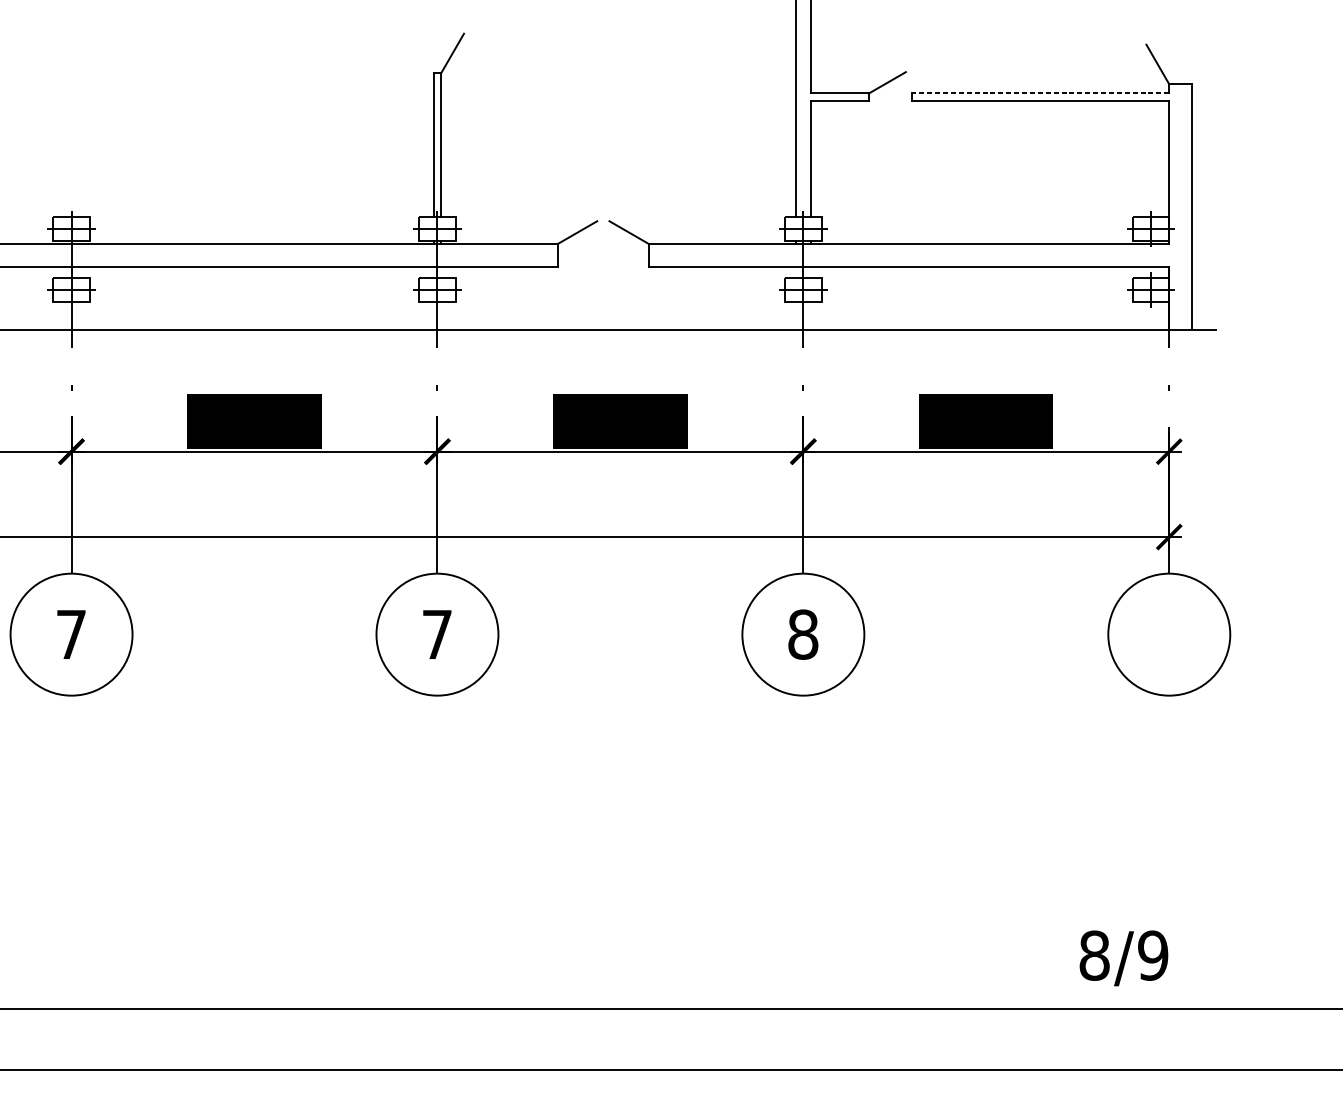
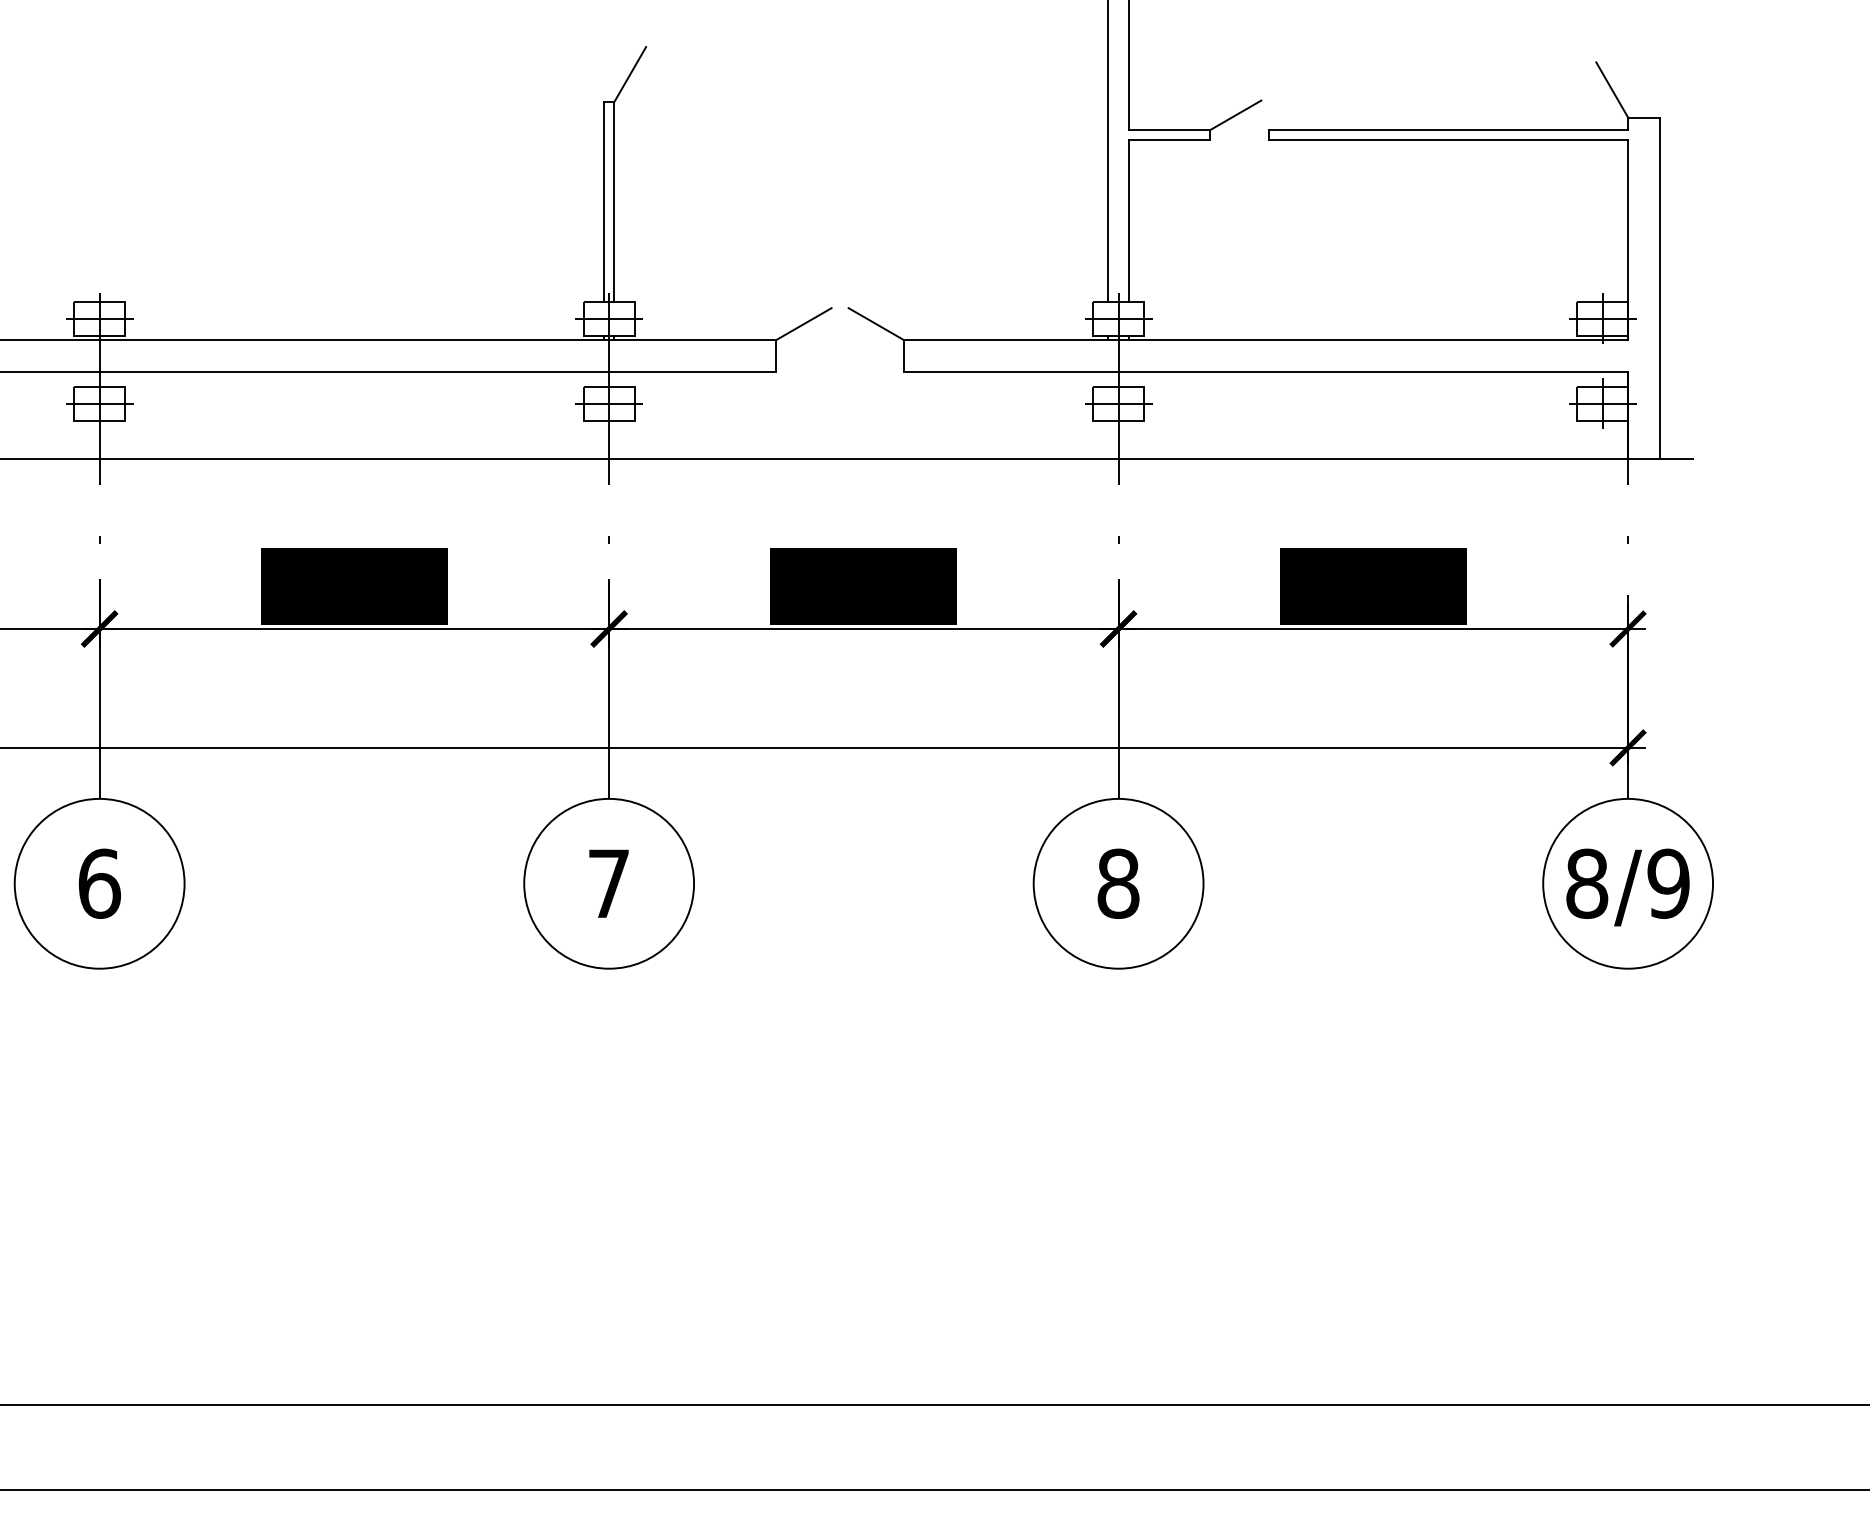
line: (1040, 93) -> (1448, 130), dashed -> solid
text: (71, 634) -> (99, 883), 7 -> 6
text: (1123, 958) -> (1627, 887), moved

